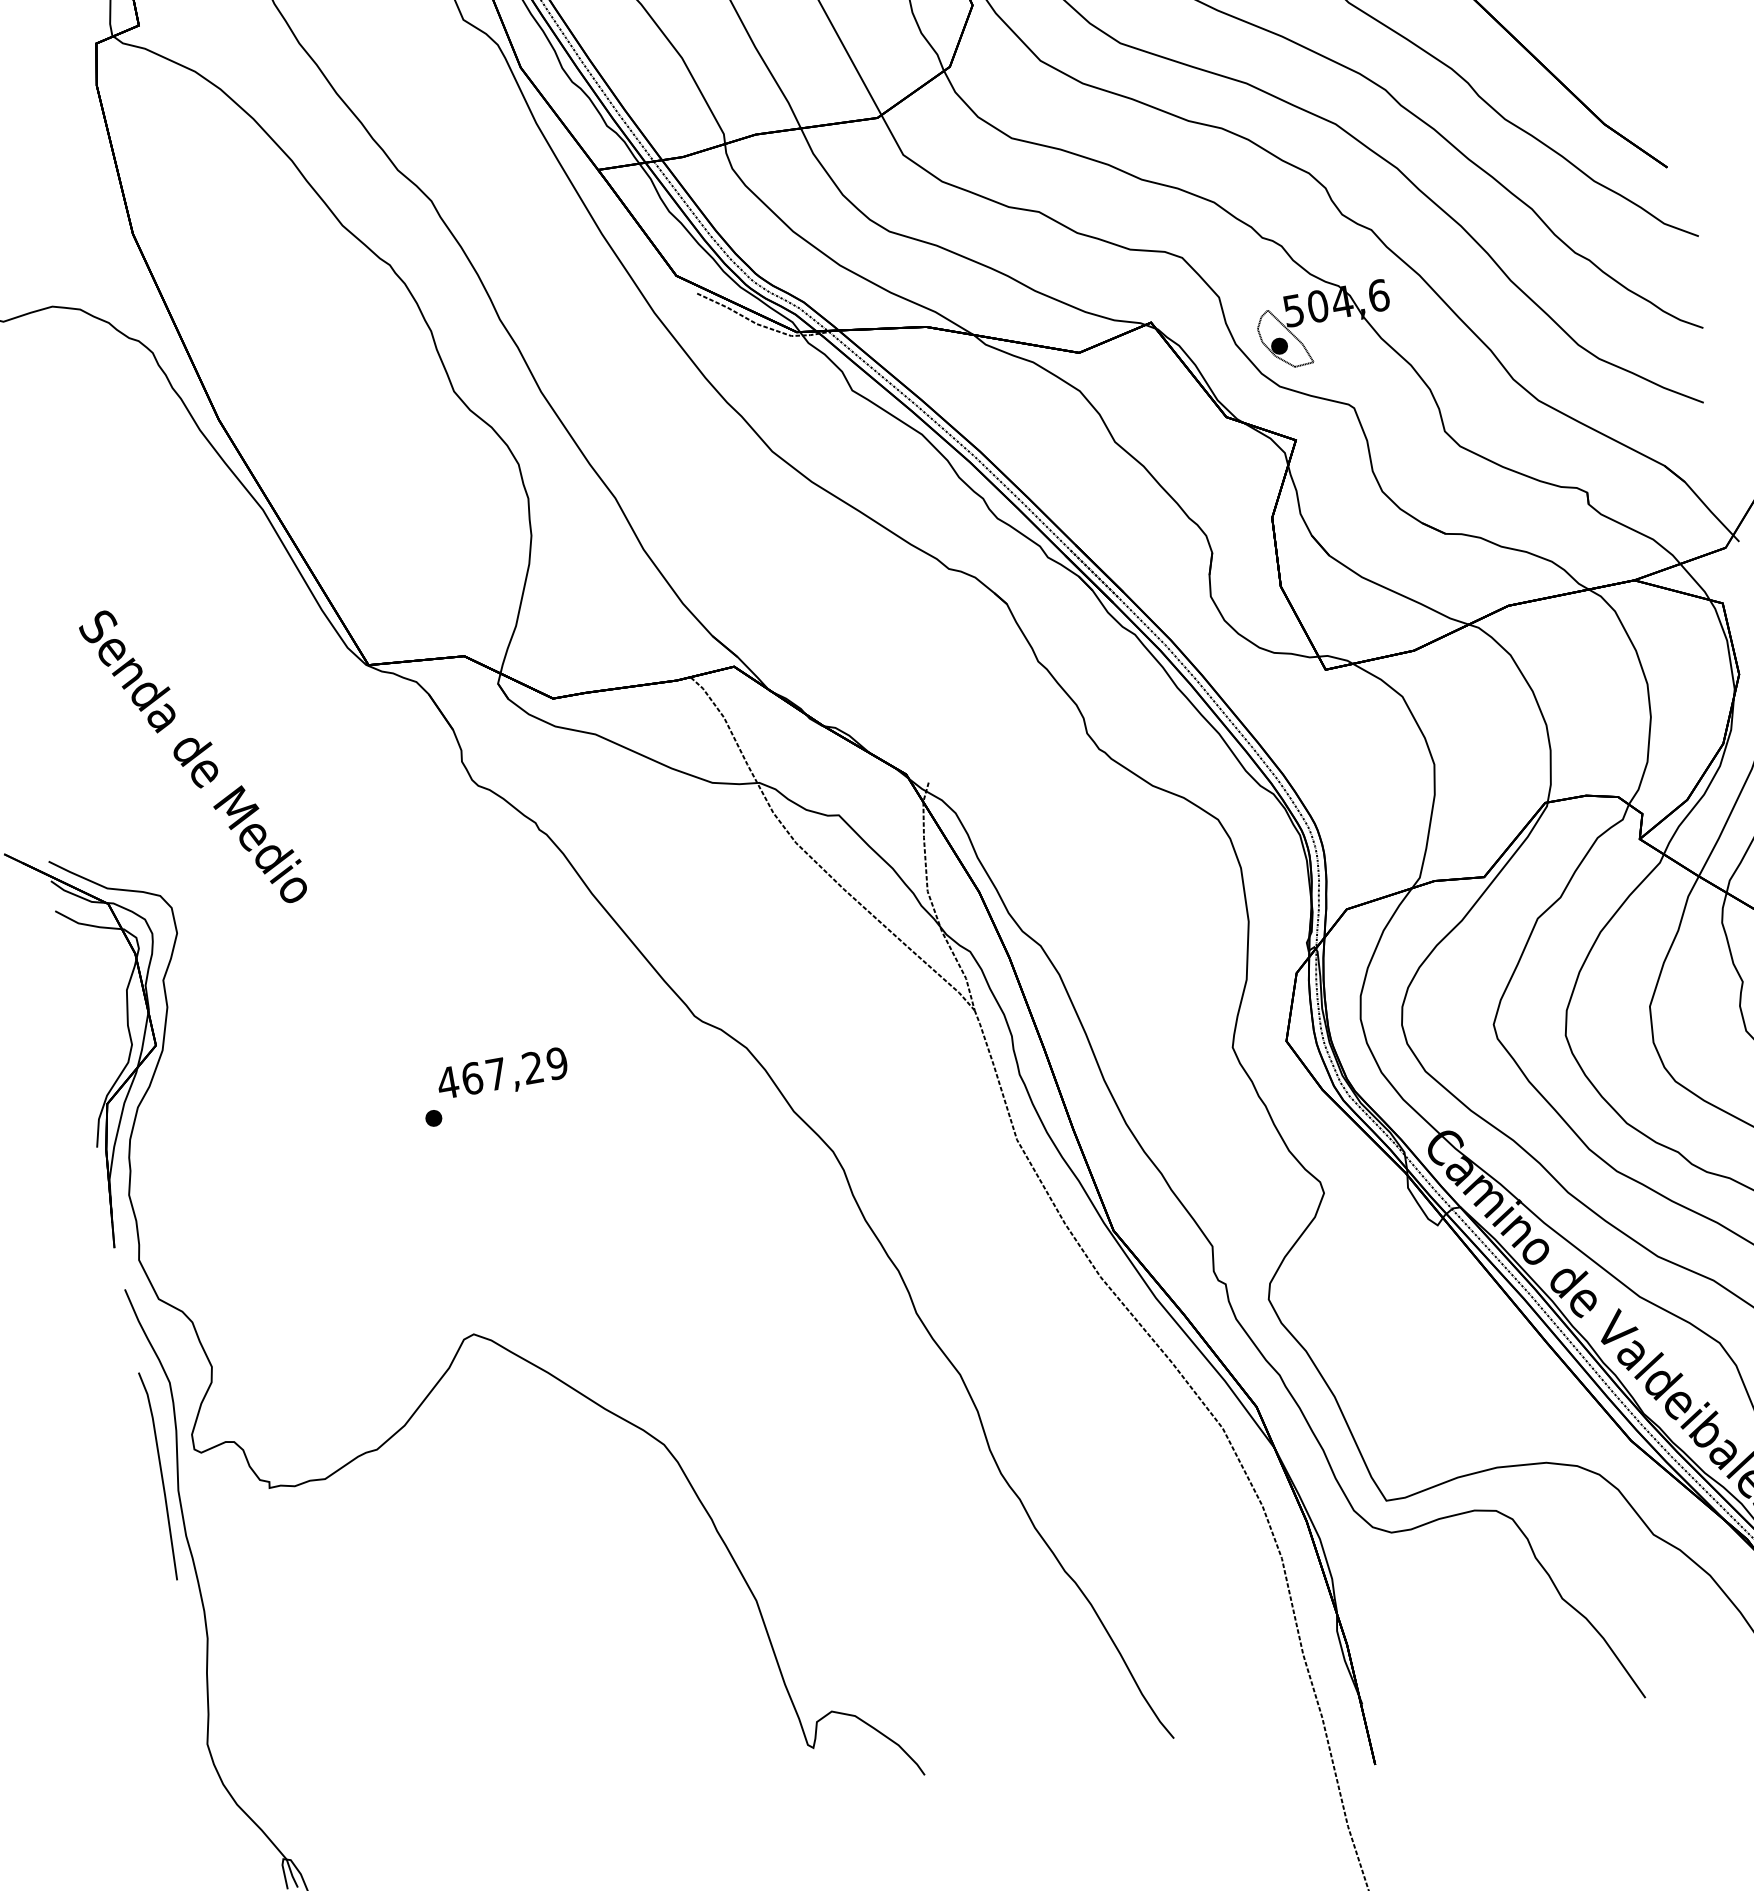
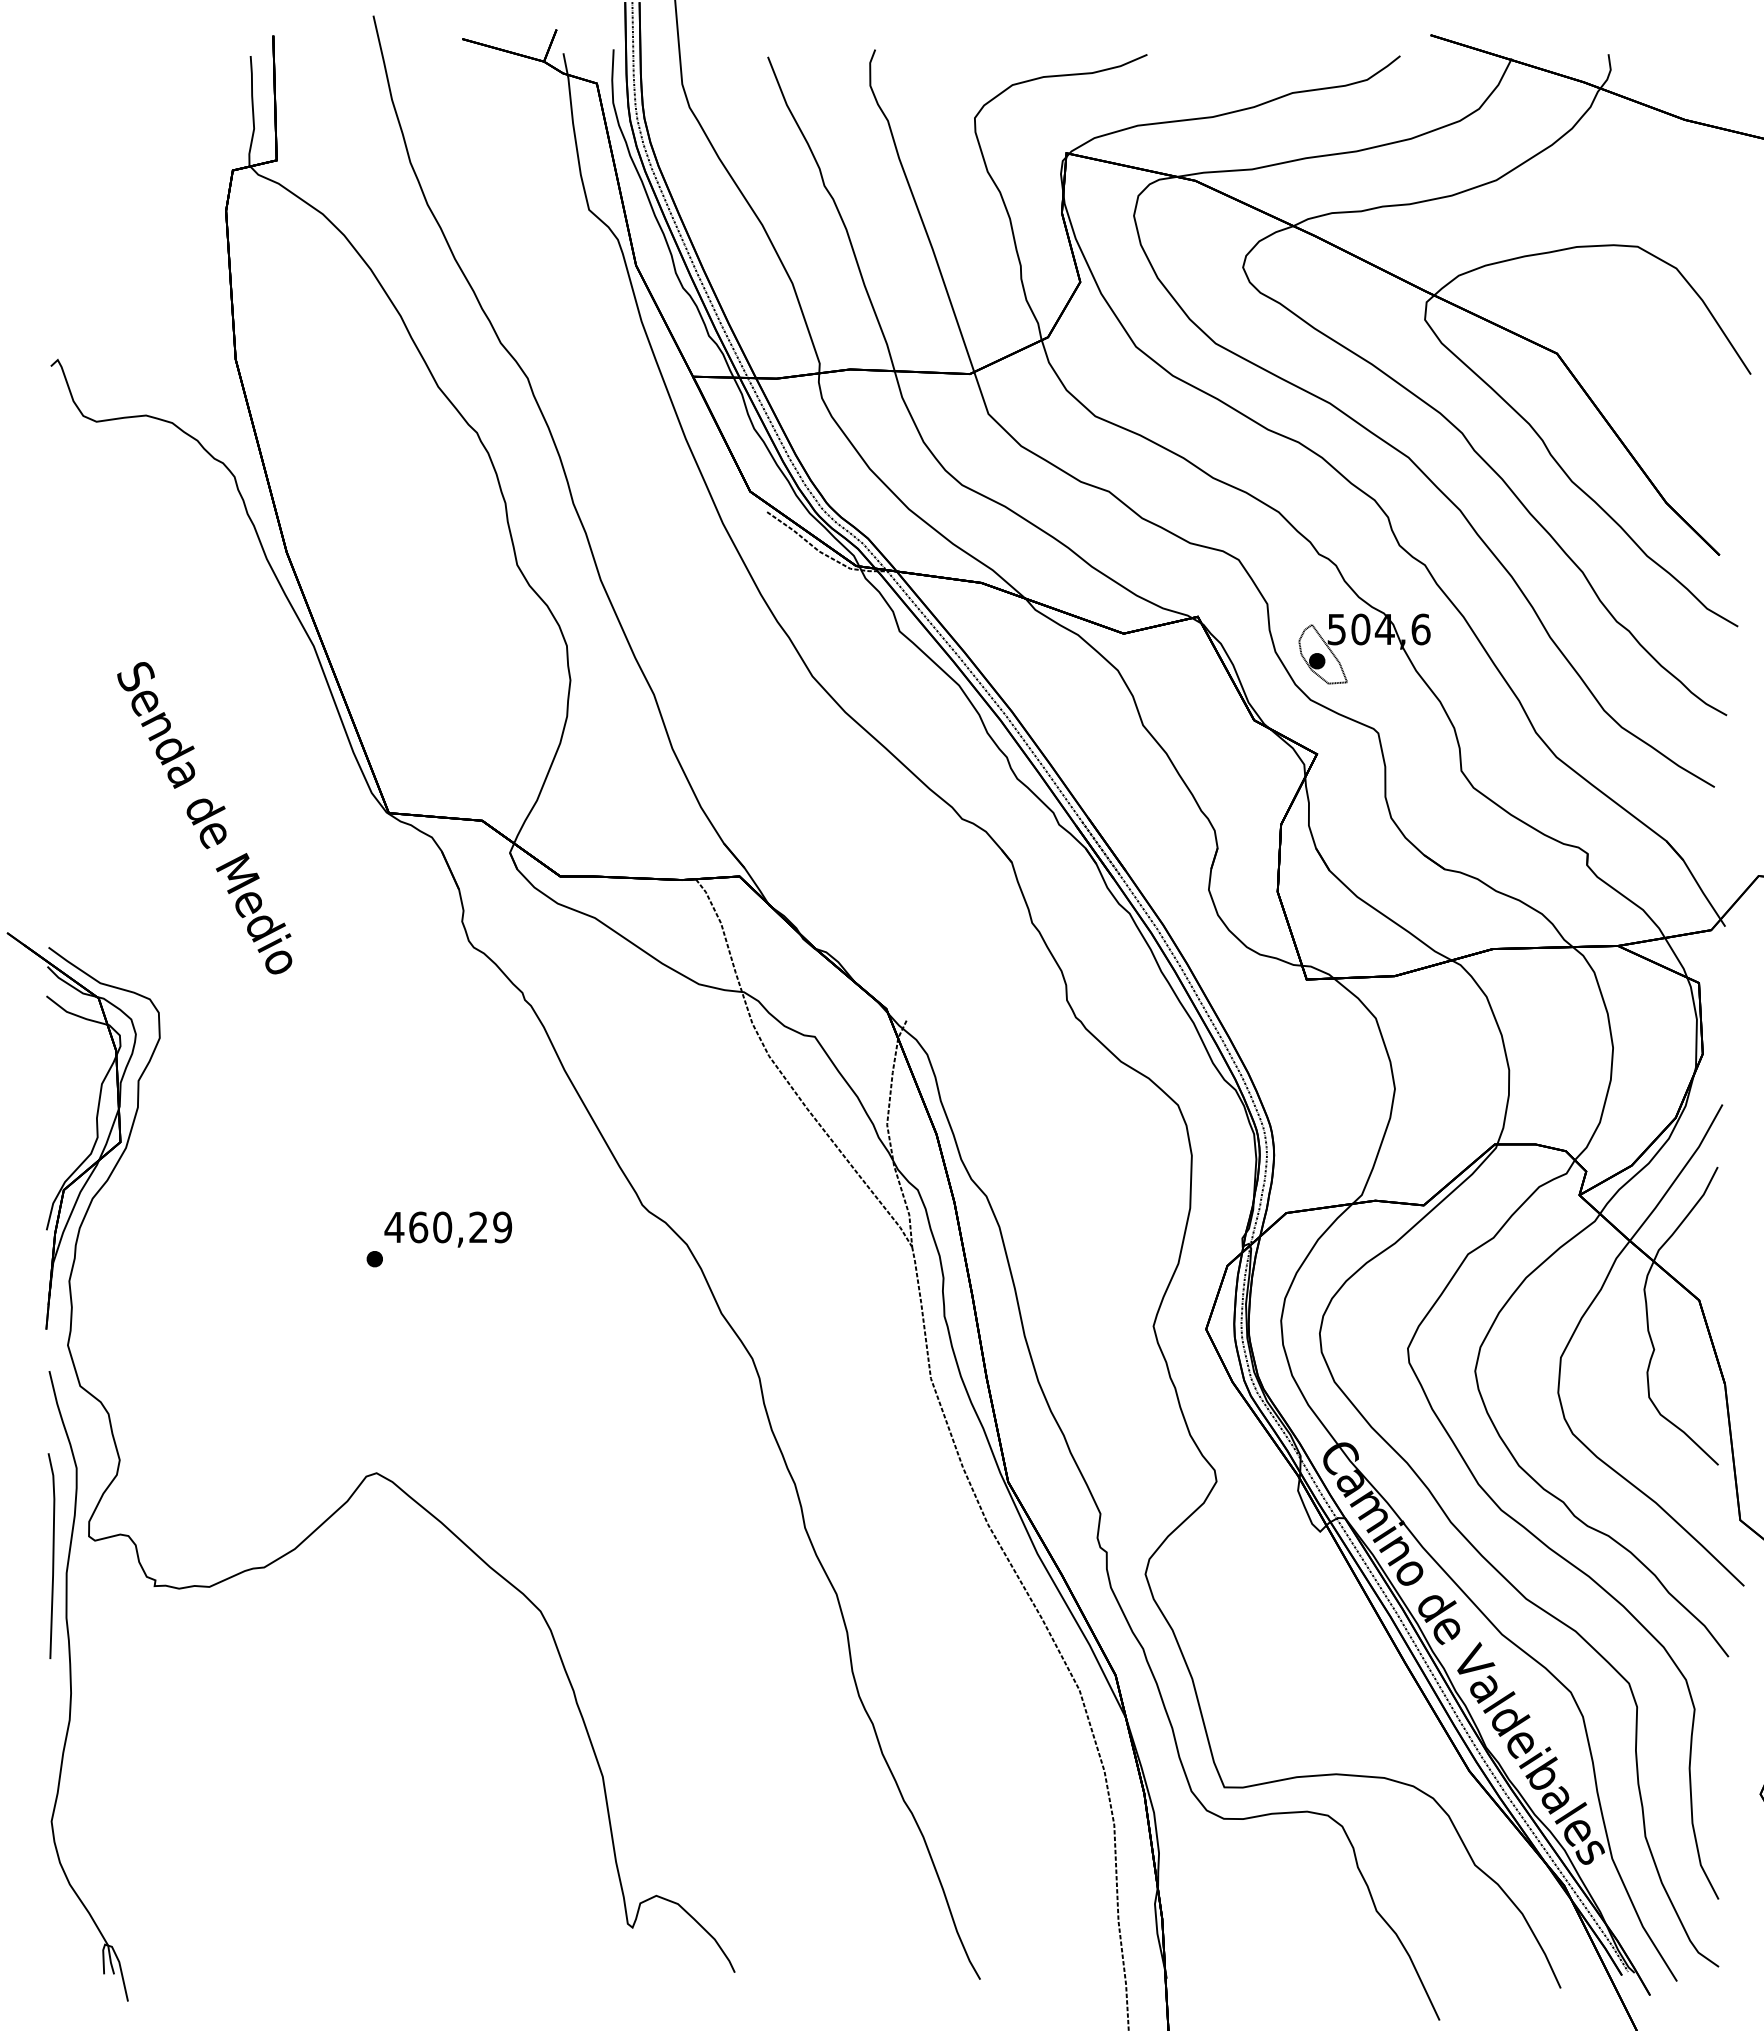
text: (192, 758) -> (204, 818), moved
text: (496, 1074) -> (442, 1227), 467,29 -> 460,29

